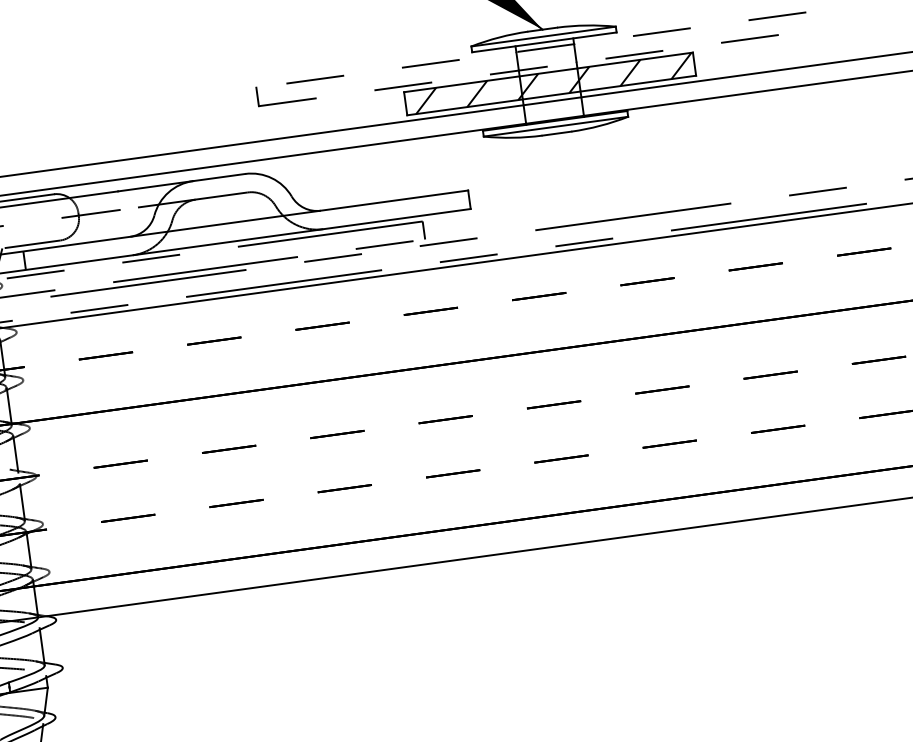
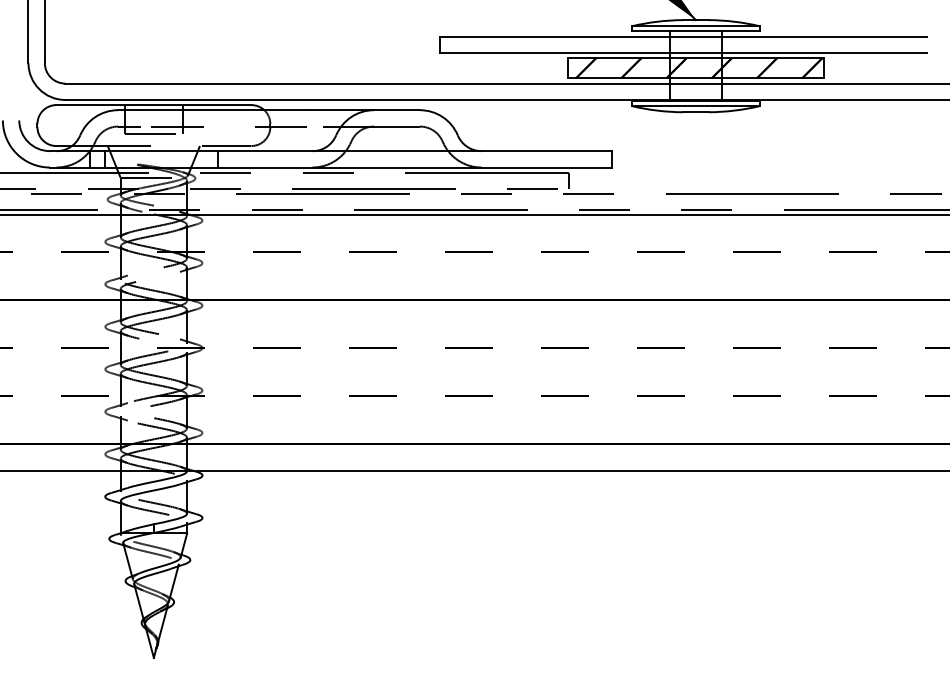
line: (531, 50) -> (683, 36), dashed -> solid
line: (533, 68) -> (683, 52), dashed -> solid
hatch: (553, 83) -> (698, 68), added

